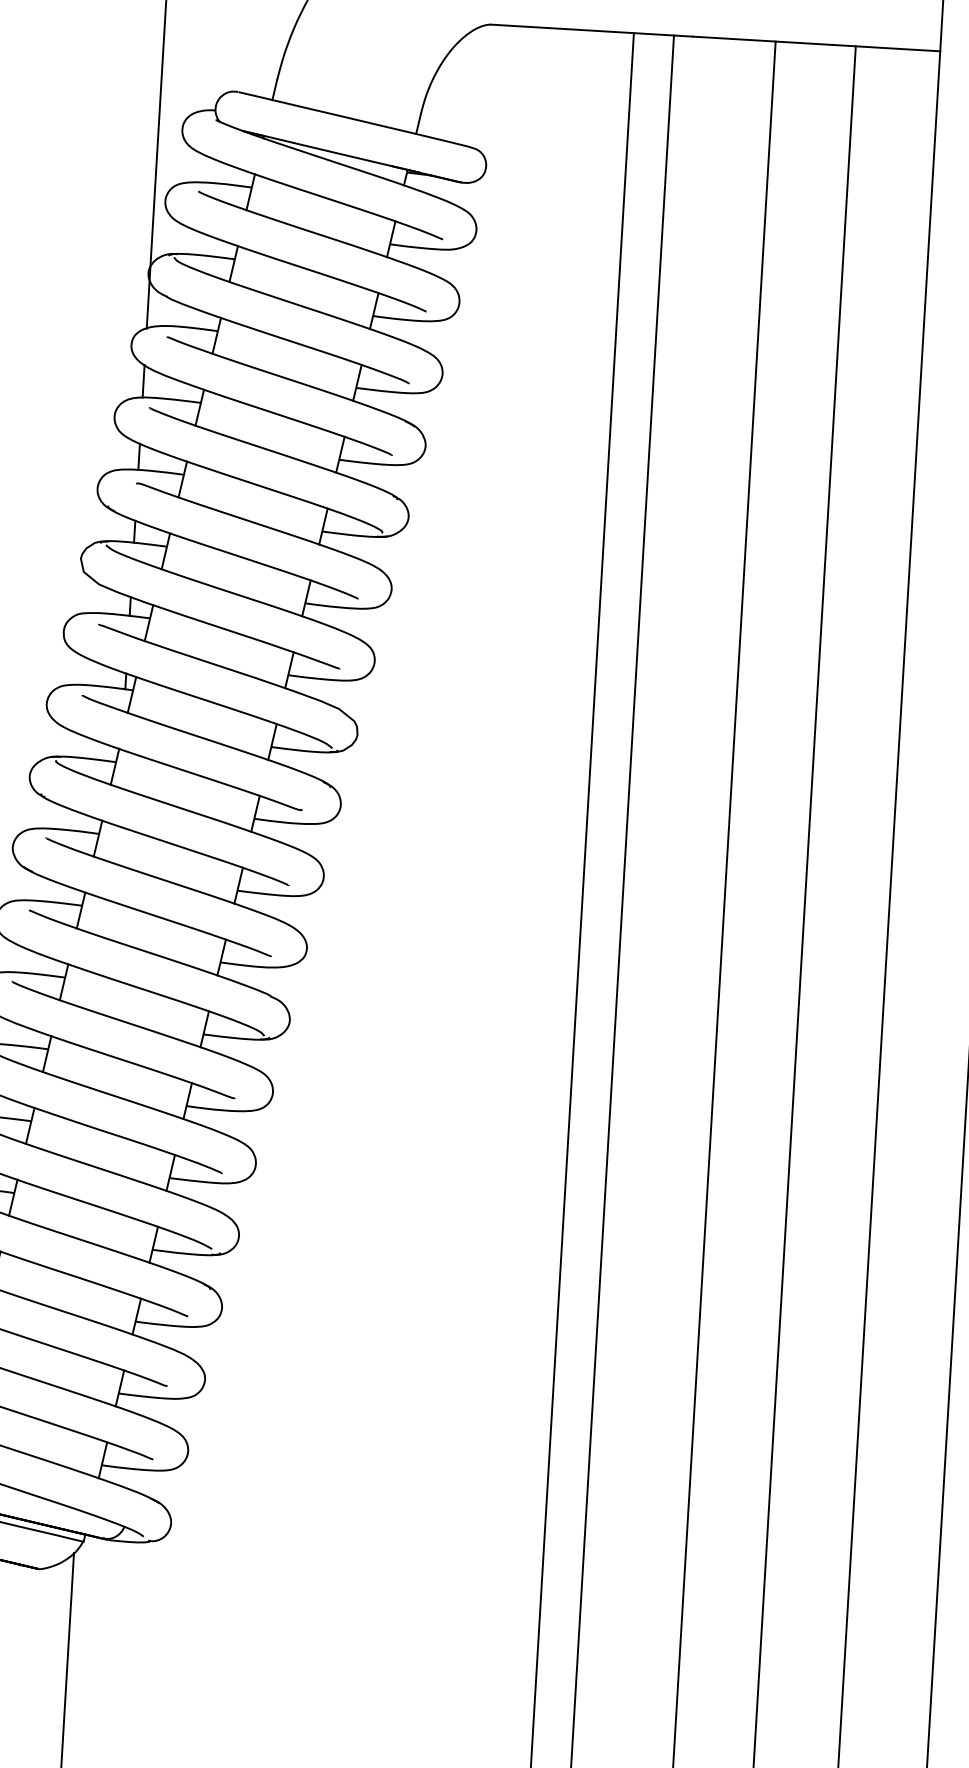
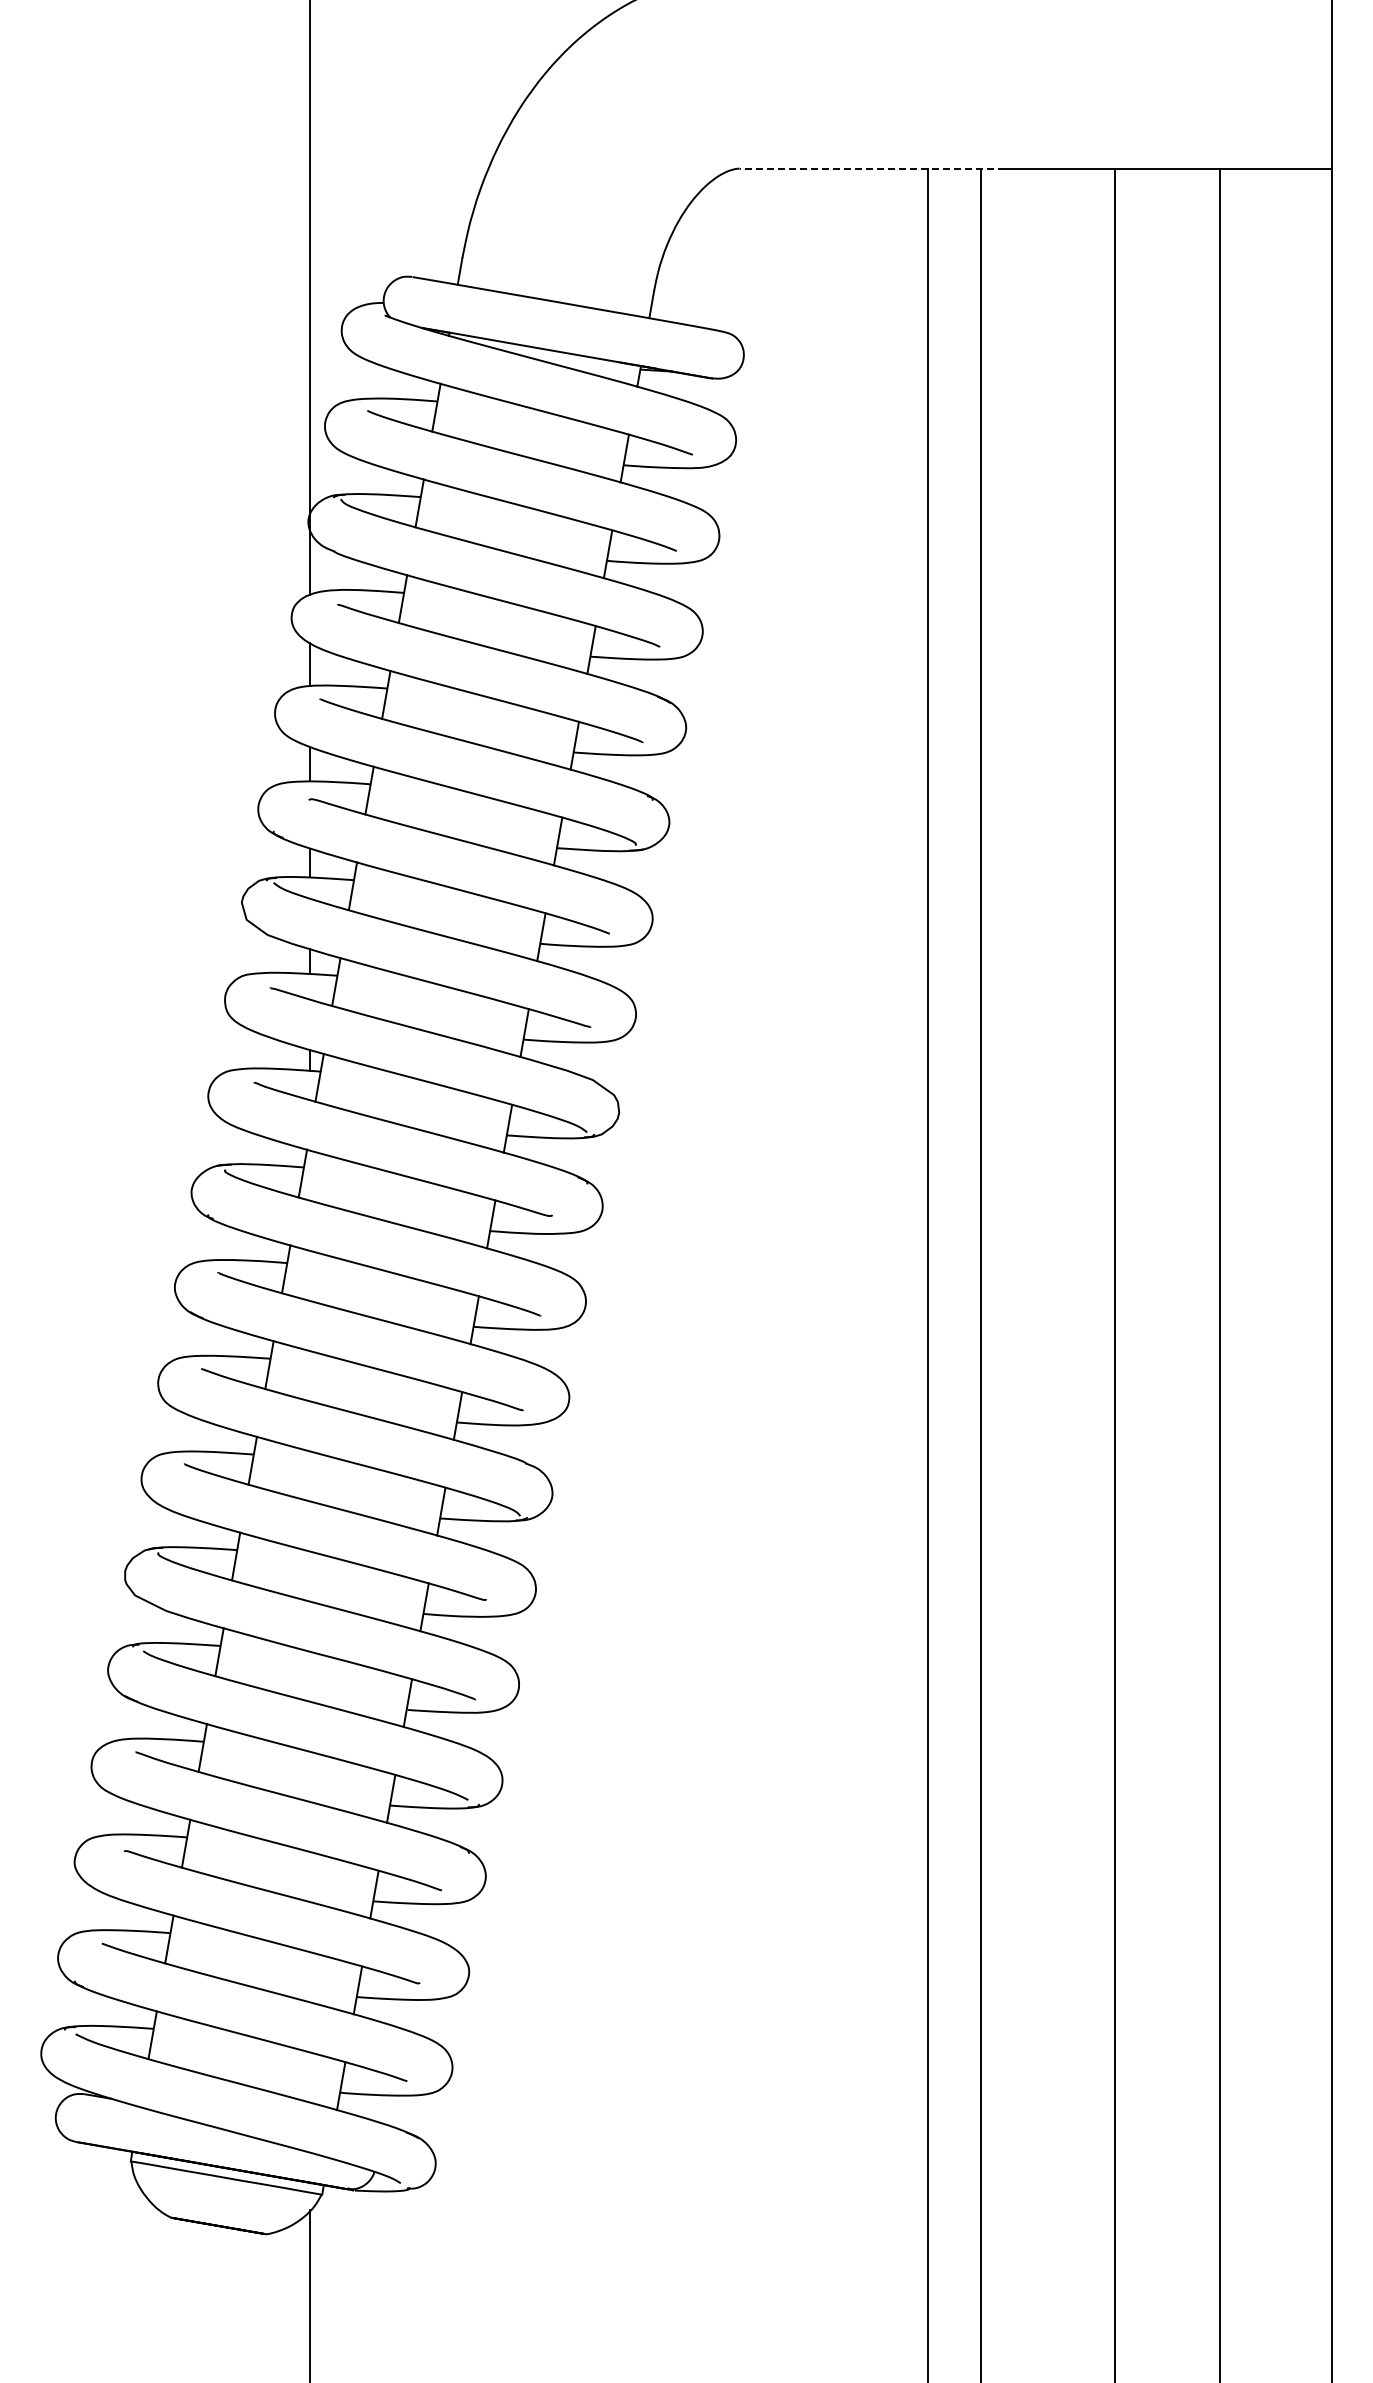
line: (592, 30) -> (872, 168), solid -> dashed

